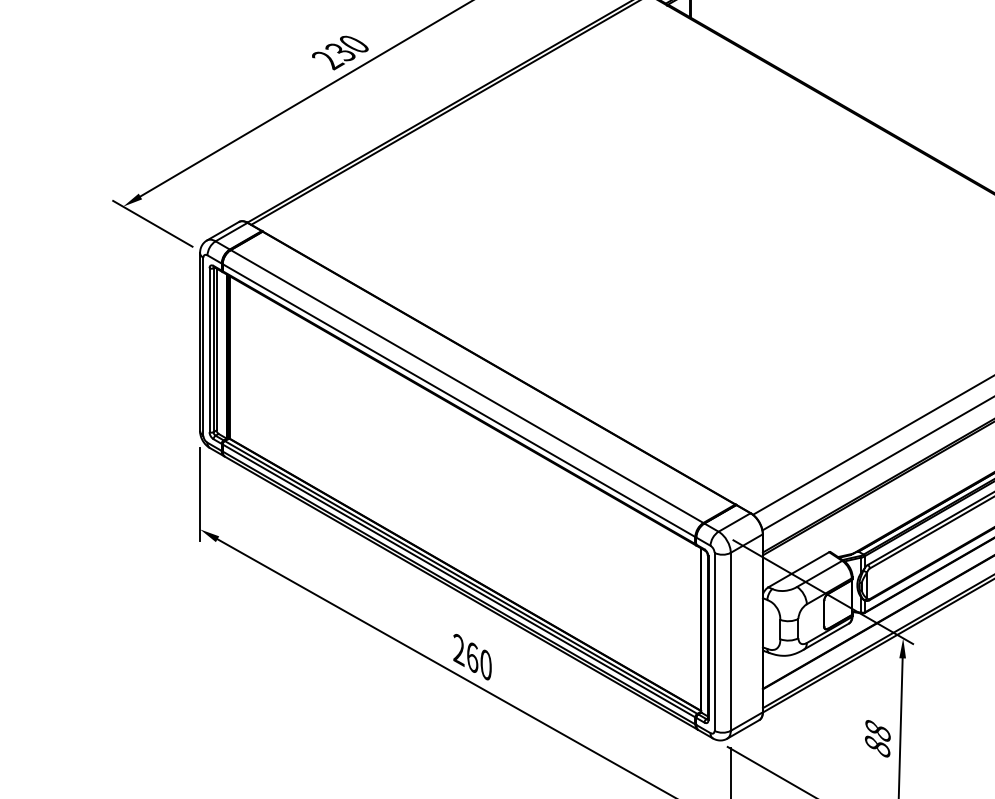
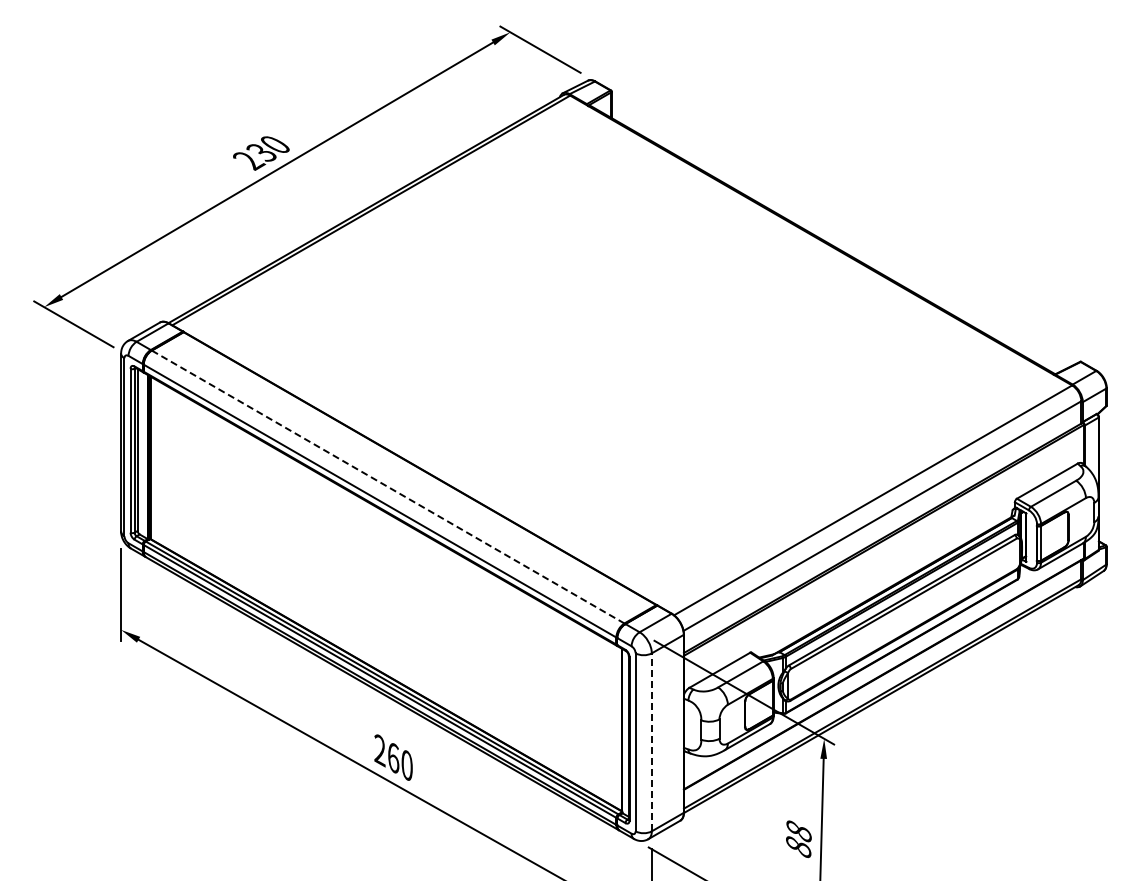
line: (467, 386) -> (388, 487), solid -> dashed
line: (730, 641) -> (651, 742), solid -> dashed

